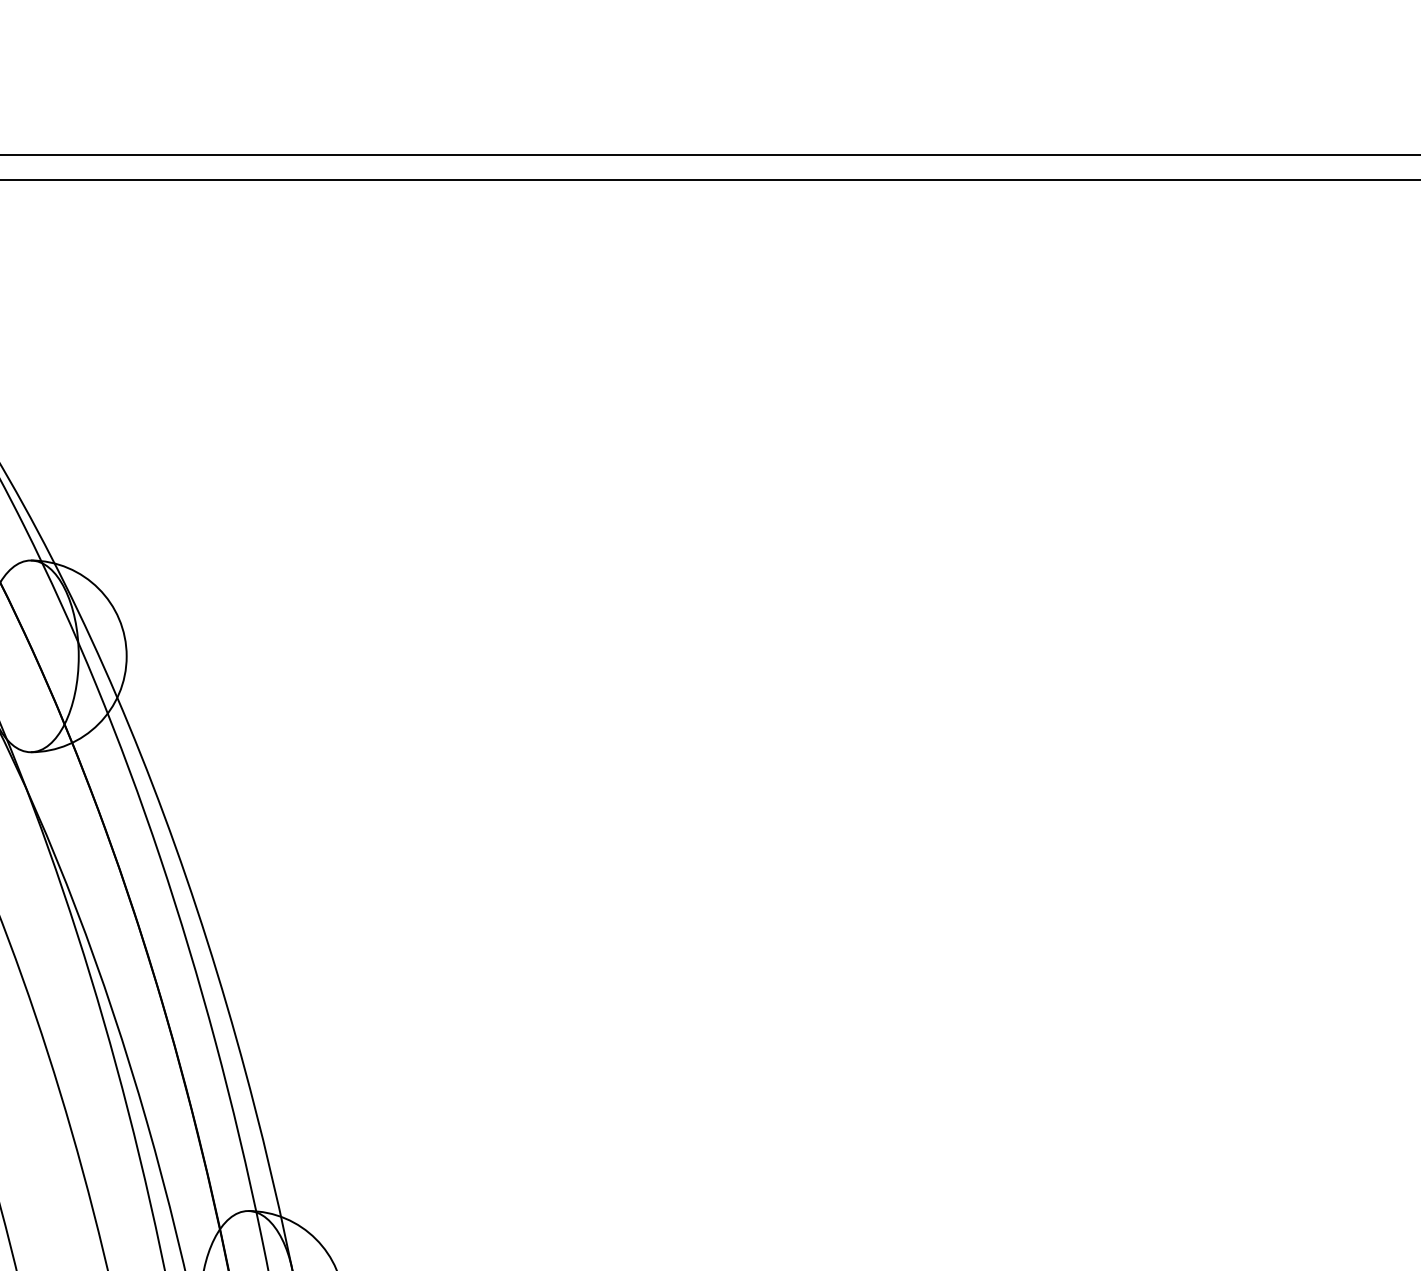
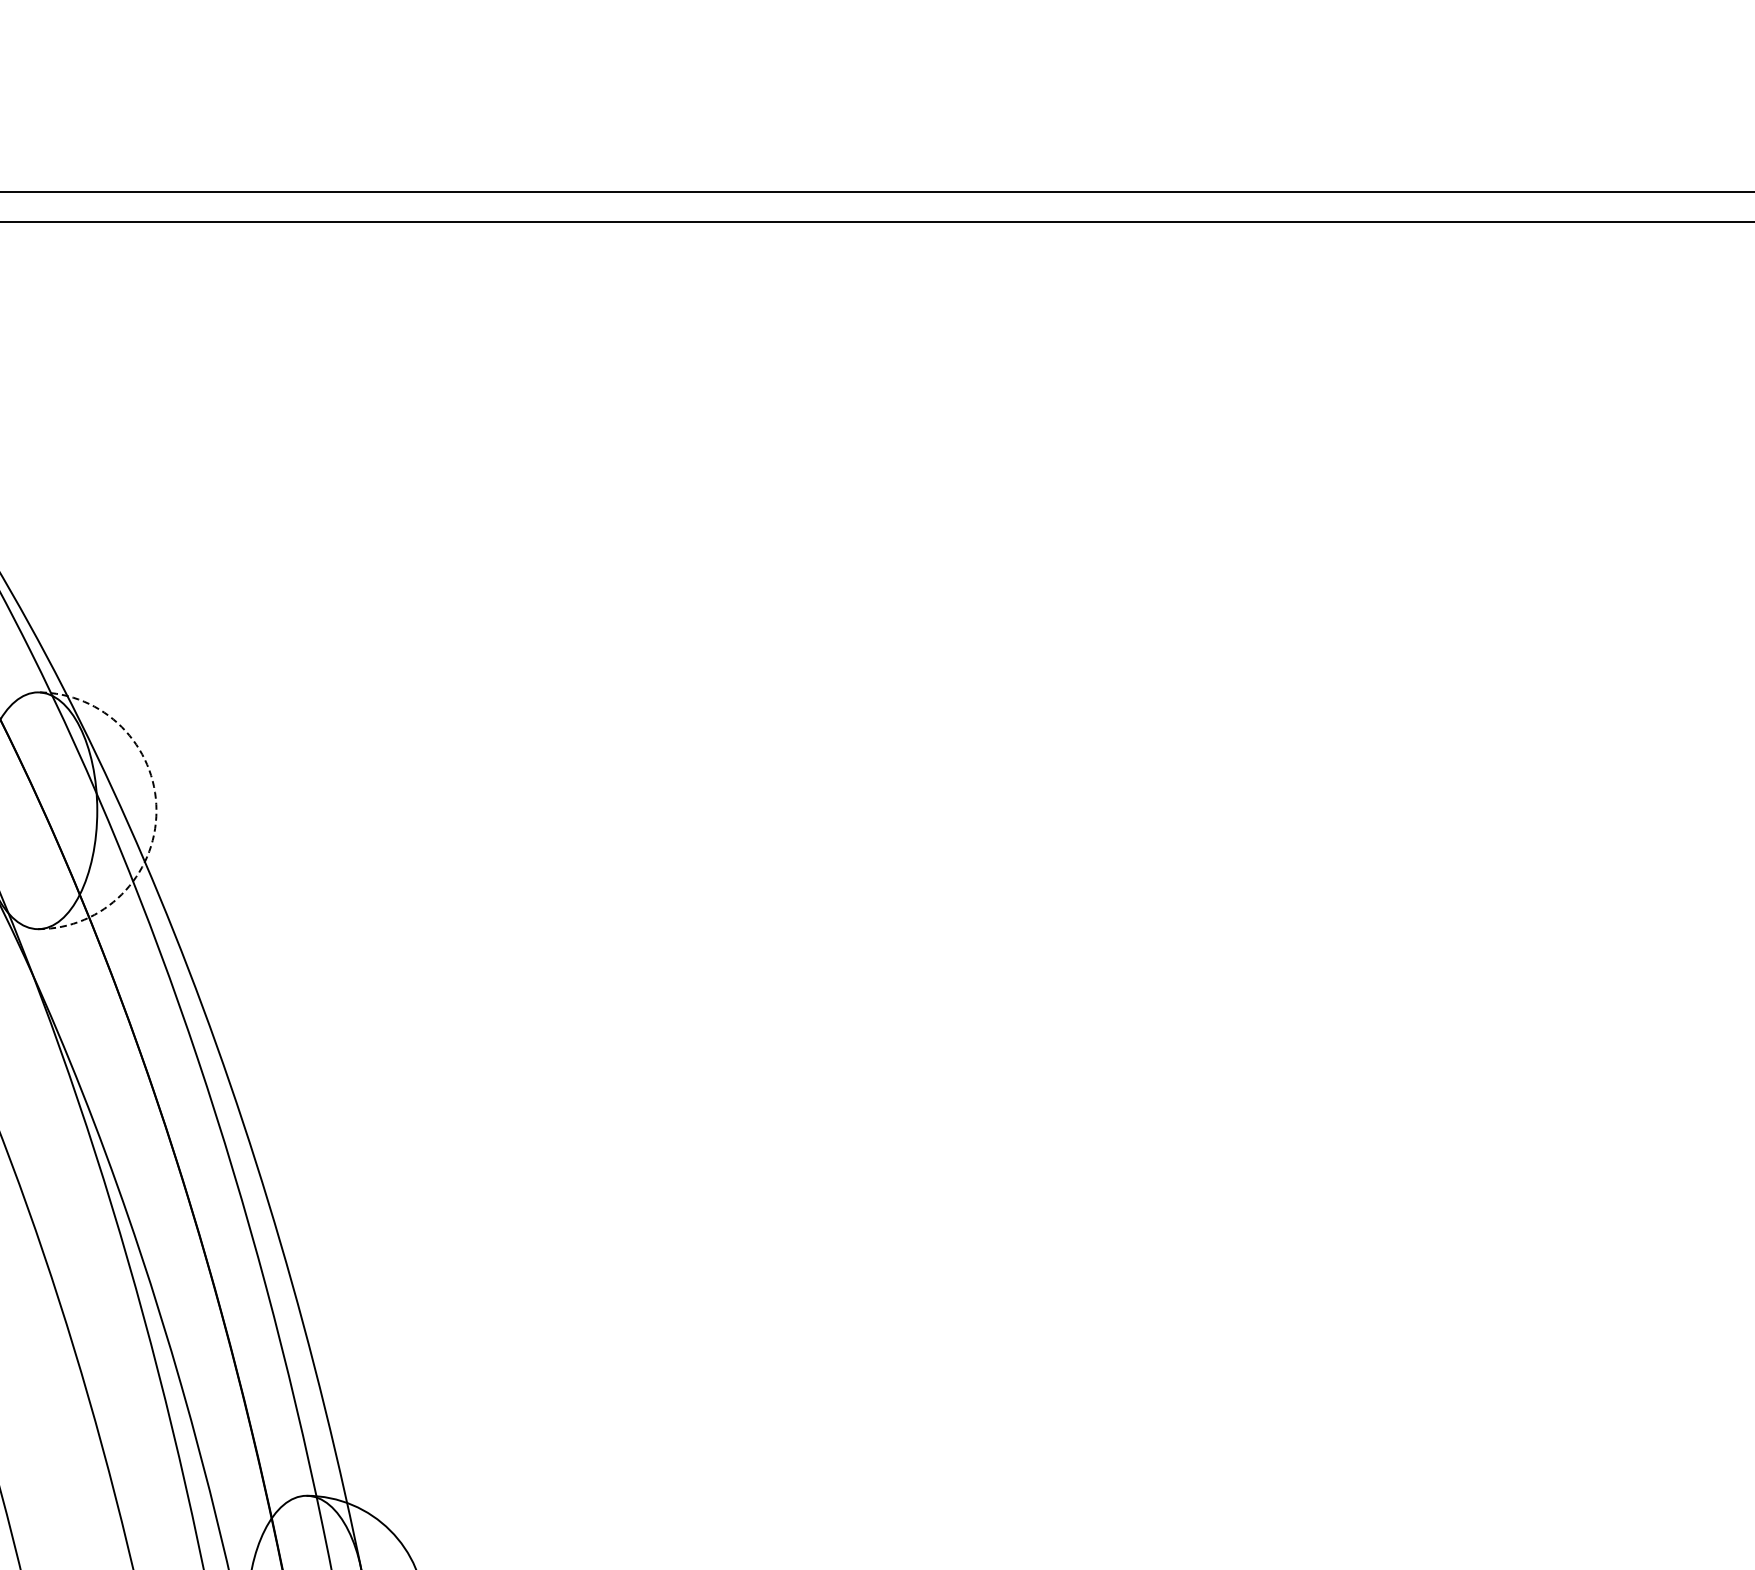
arc: (126, 656) -> (156, 810), solid -> dashed

